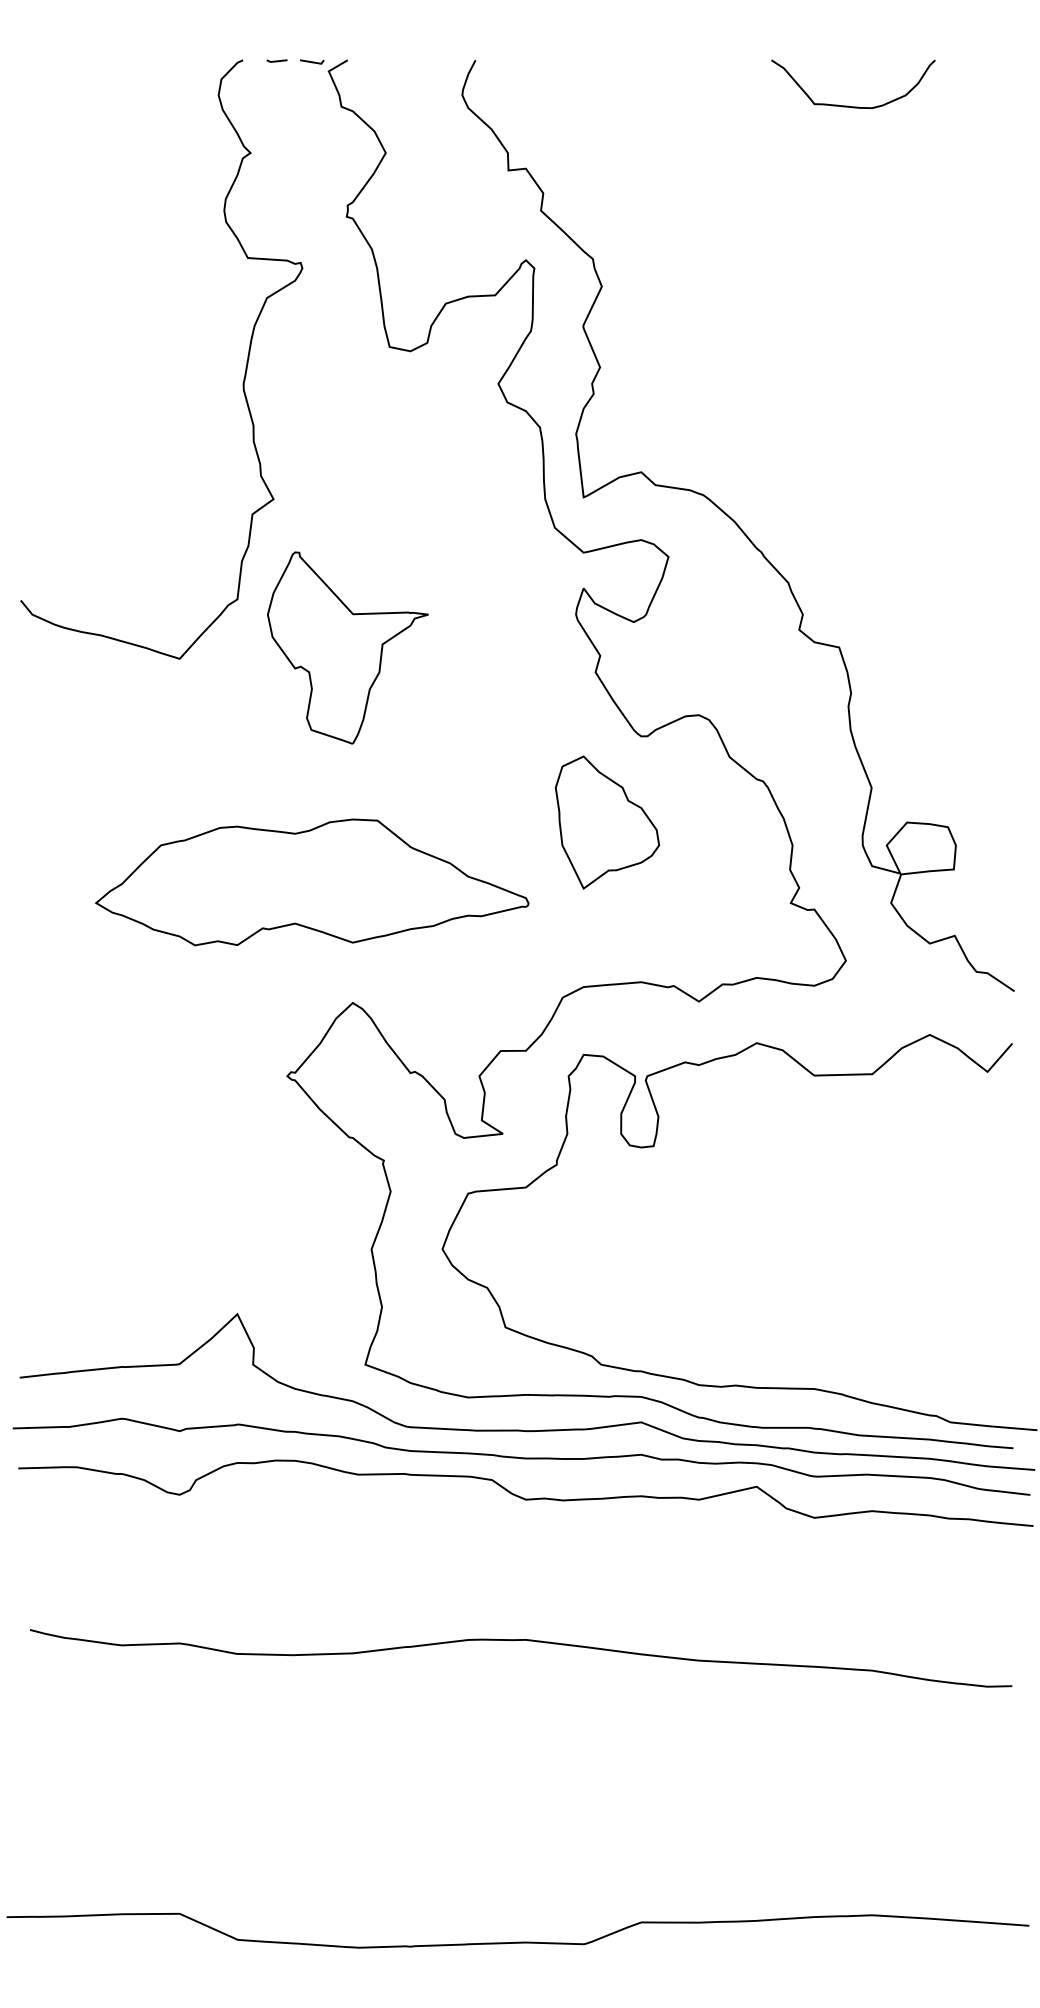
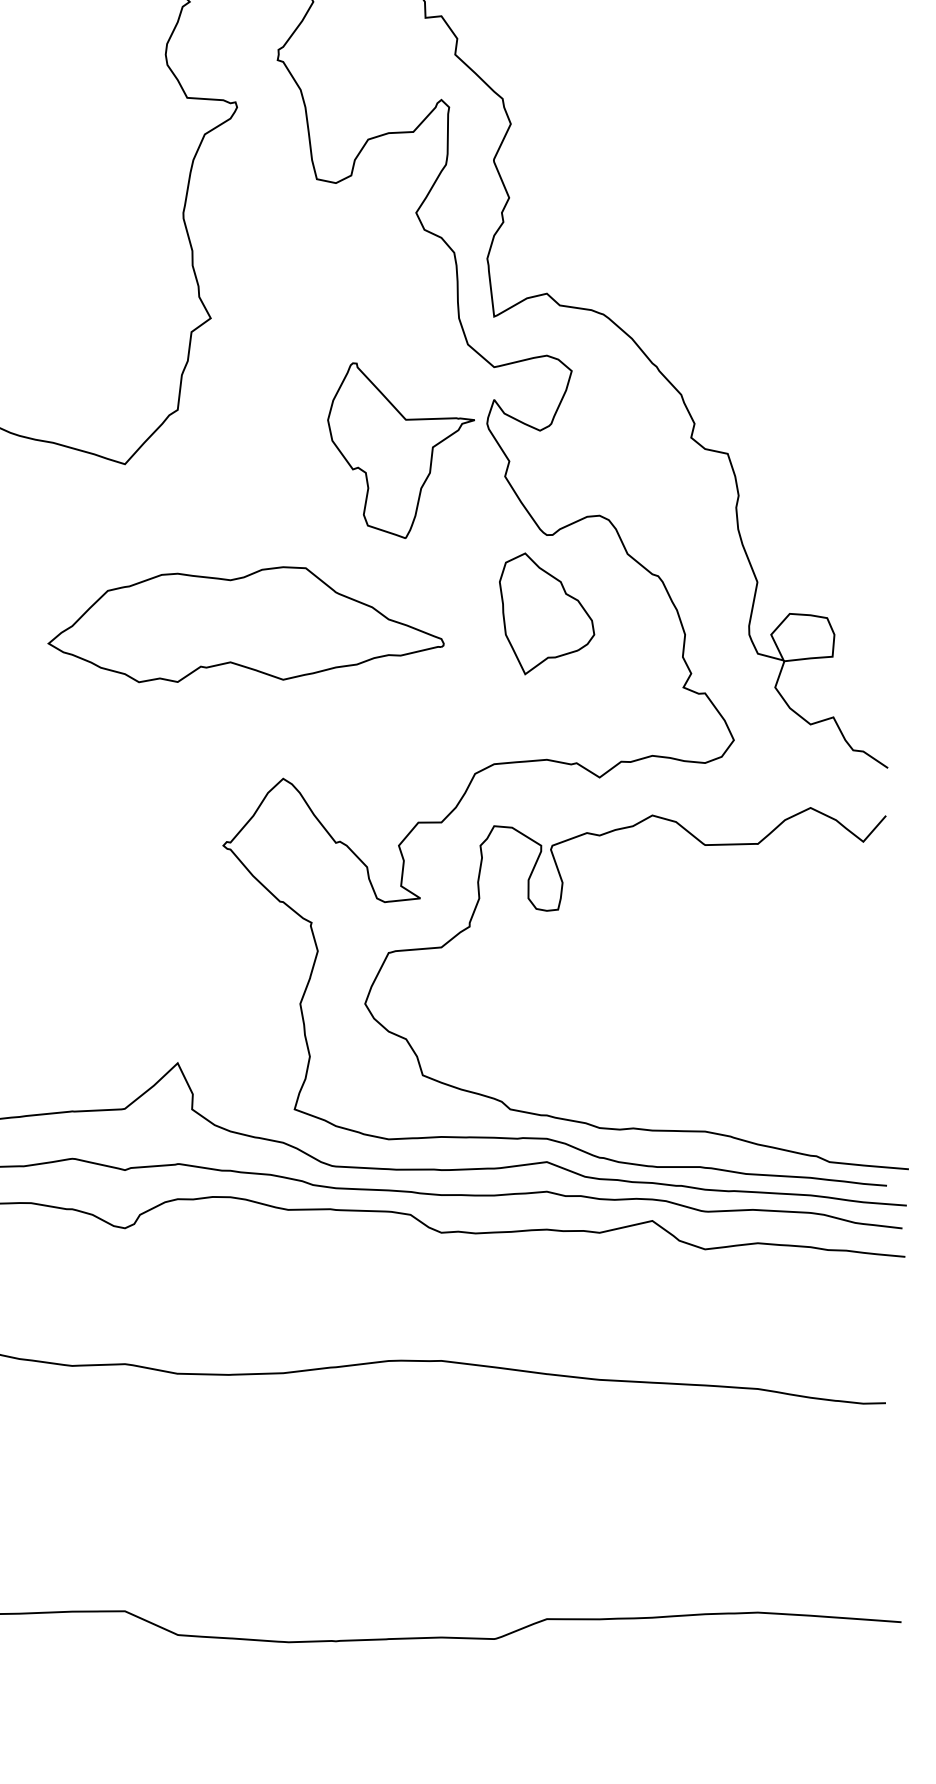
part: (347, 647) -> (400, 450), moved
part: (607, 822) -> (547, 613), moved
part: (311, 882) -> (245, 624), moved

